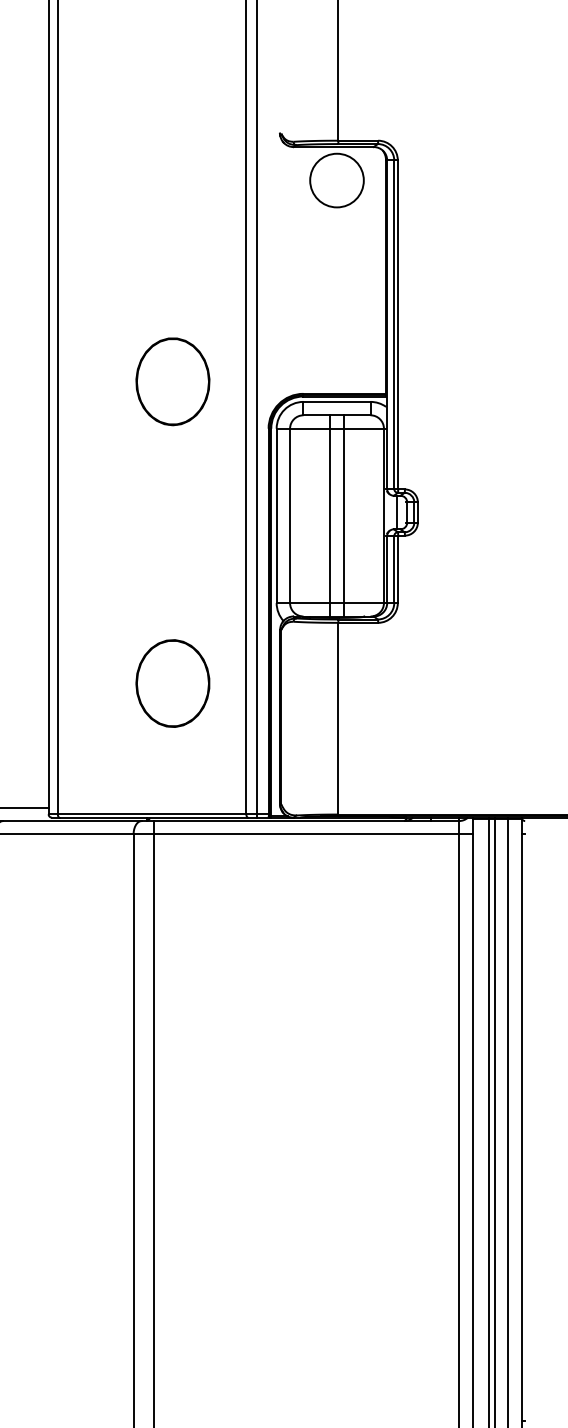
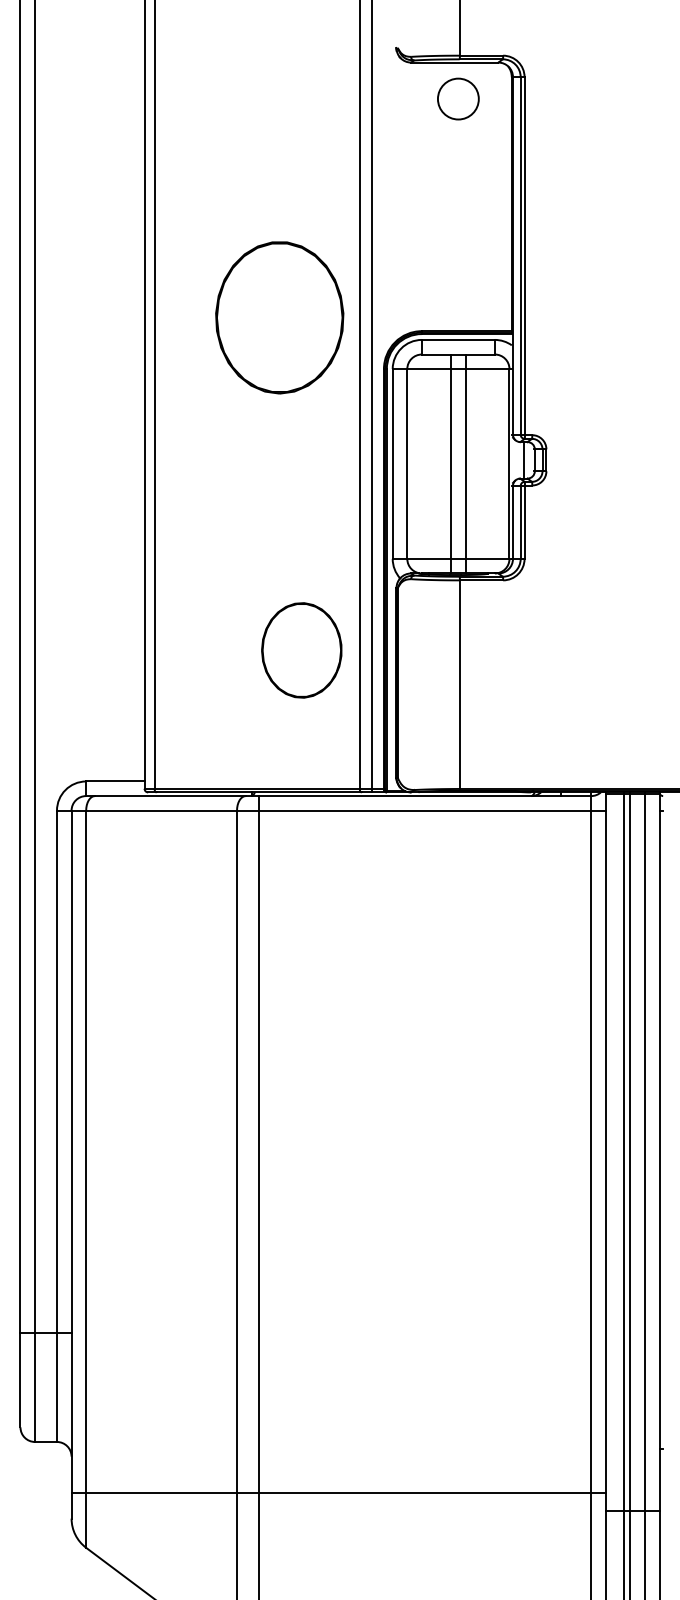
circle: (337, 180) -> (458, 98), size x0.7
part: (172, 382) -> (279, 318), size x1.6
part: (172, 683) -> (301, 650), moved

